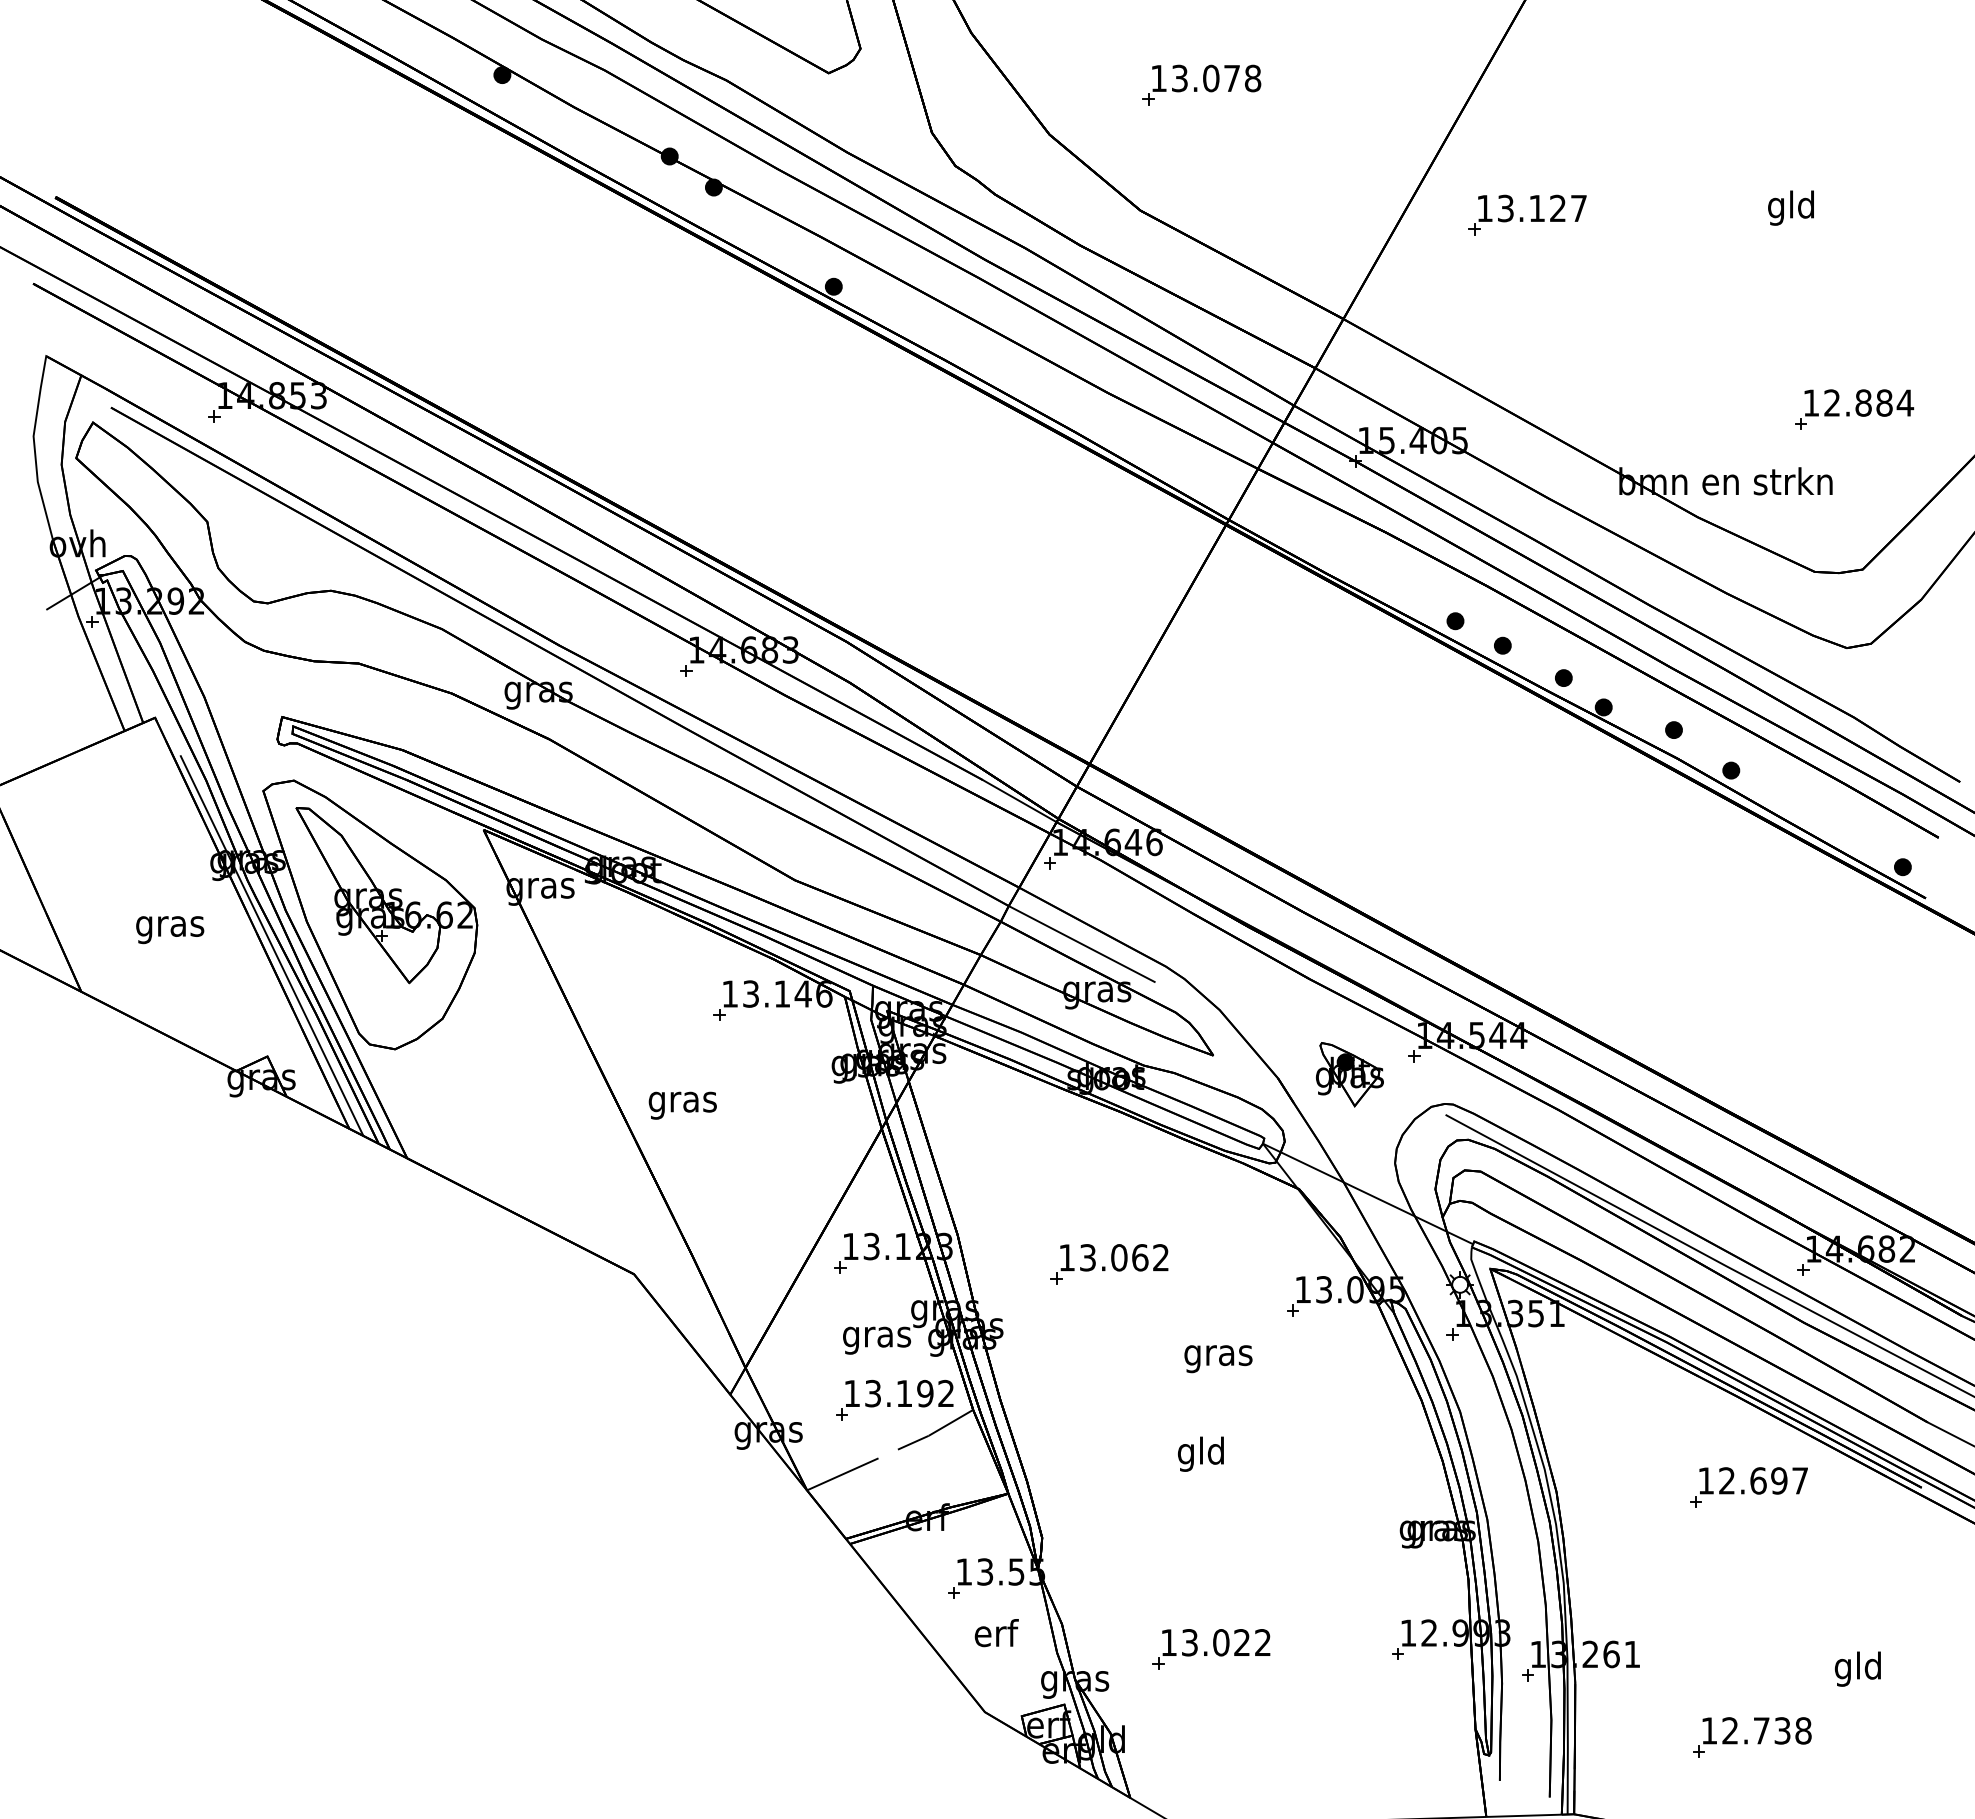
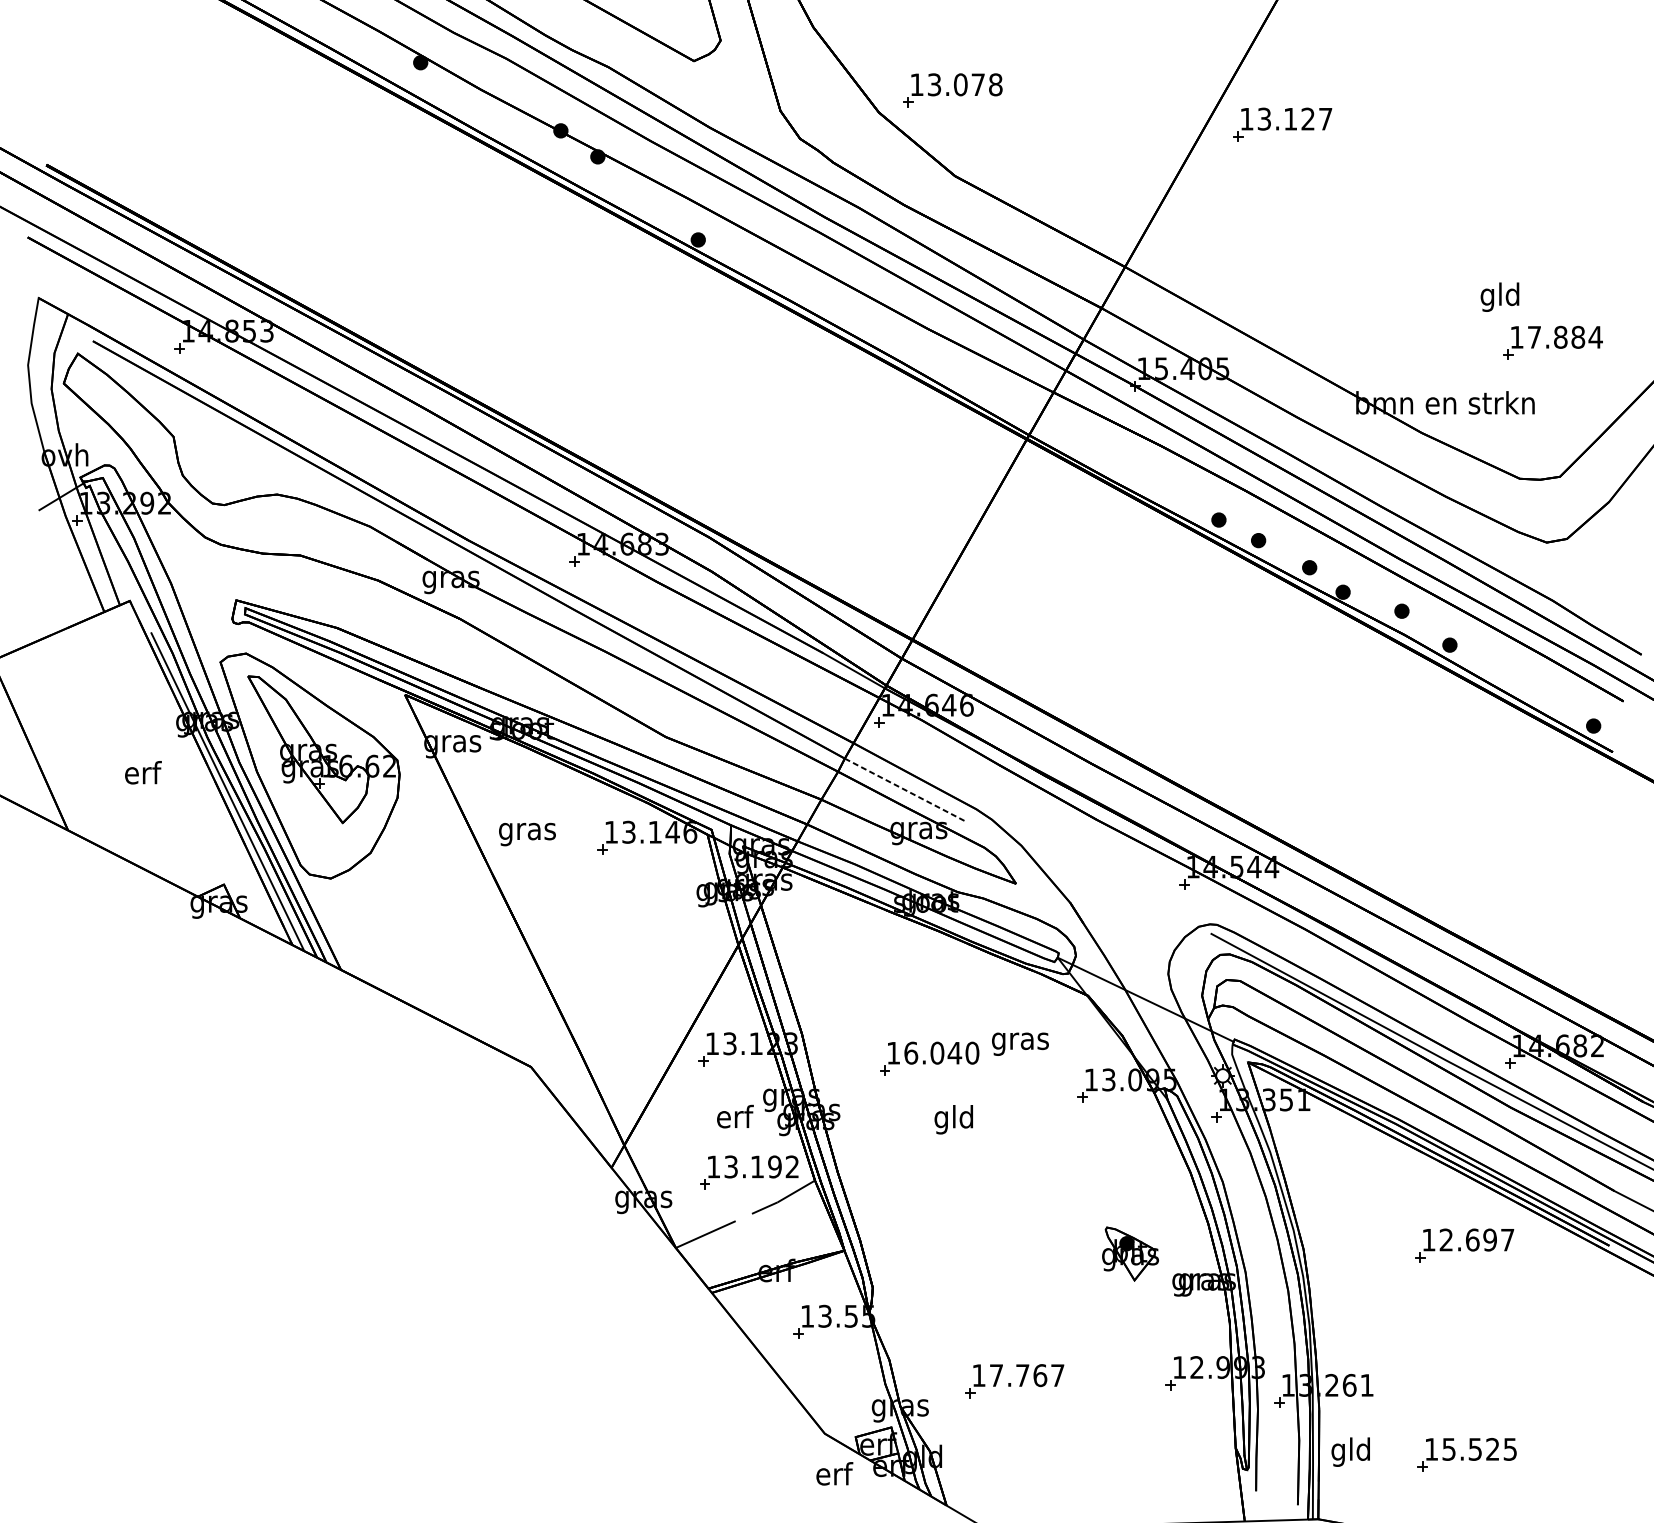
part: (1201, 84) -> (952, 89), moved
text: (1790, 207) -> (1499, 296), moved
part: (1527, 214) -> (1282, 124), moved
text: (1831, 402) -> (1533, 336), 12.884 -> 17.884
text: (170, 926) -> (142, 775), gras -> erf
line: (1082, 944) -> (906, 790), solid -> dashed
part: (1349, 1074) -> (1130, 1253), moved
text: (682, 1105) -> (527, 834), moved
text: (1124, 1257) -> (941, 1052), 13.062 -> 16.040
text: (877, 1336) -> (734, 1119), gras -> erf
text: (1218, 1359) -> (1020, 1044), moved
text: (1200, 1453) -> (953, 1119), moved
text: (996, 1633) -> (834, 1474), moved
text: (1226, 1642) -> (1027, 1375), 13.022 -> 17.767
text: (1857, 1668) -> (1350, 1451), moved
text: (1766, 1730) -> (1479, 1449), 12.738 -> 15.525

